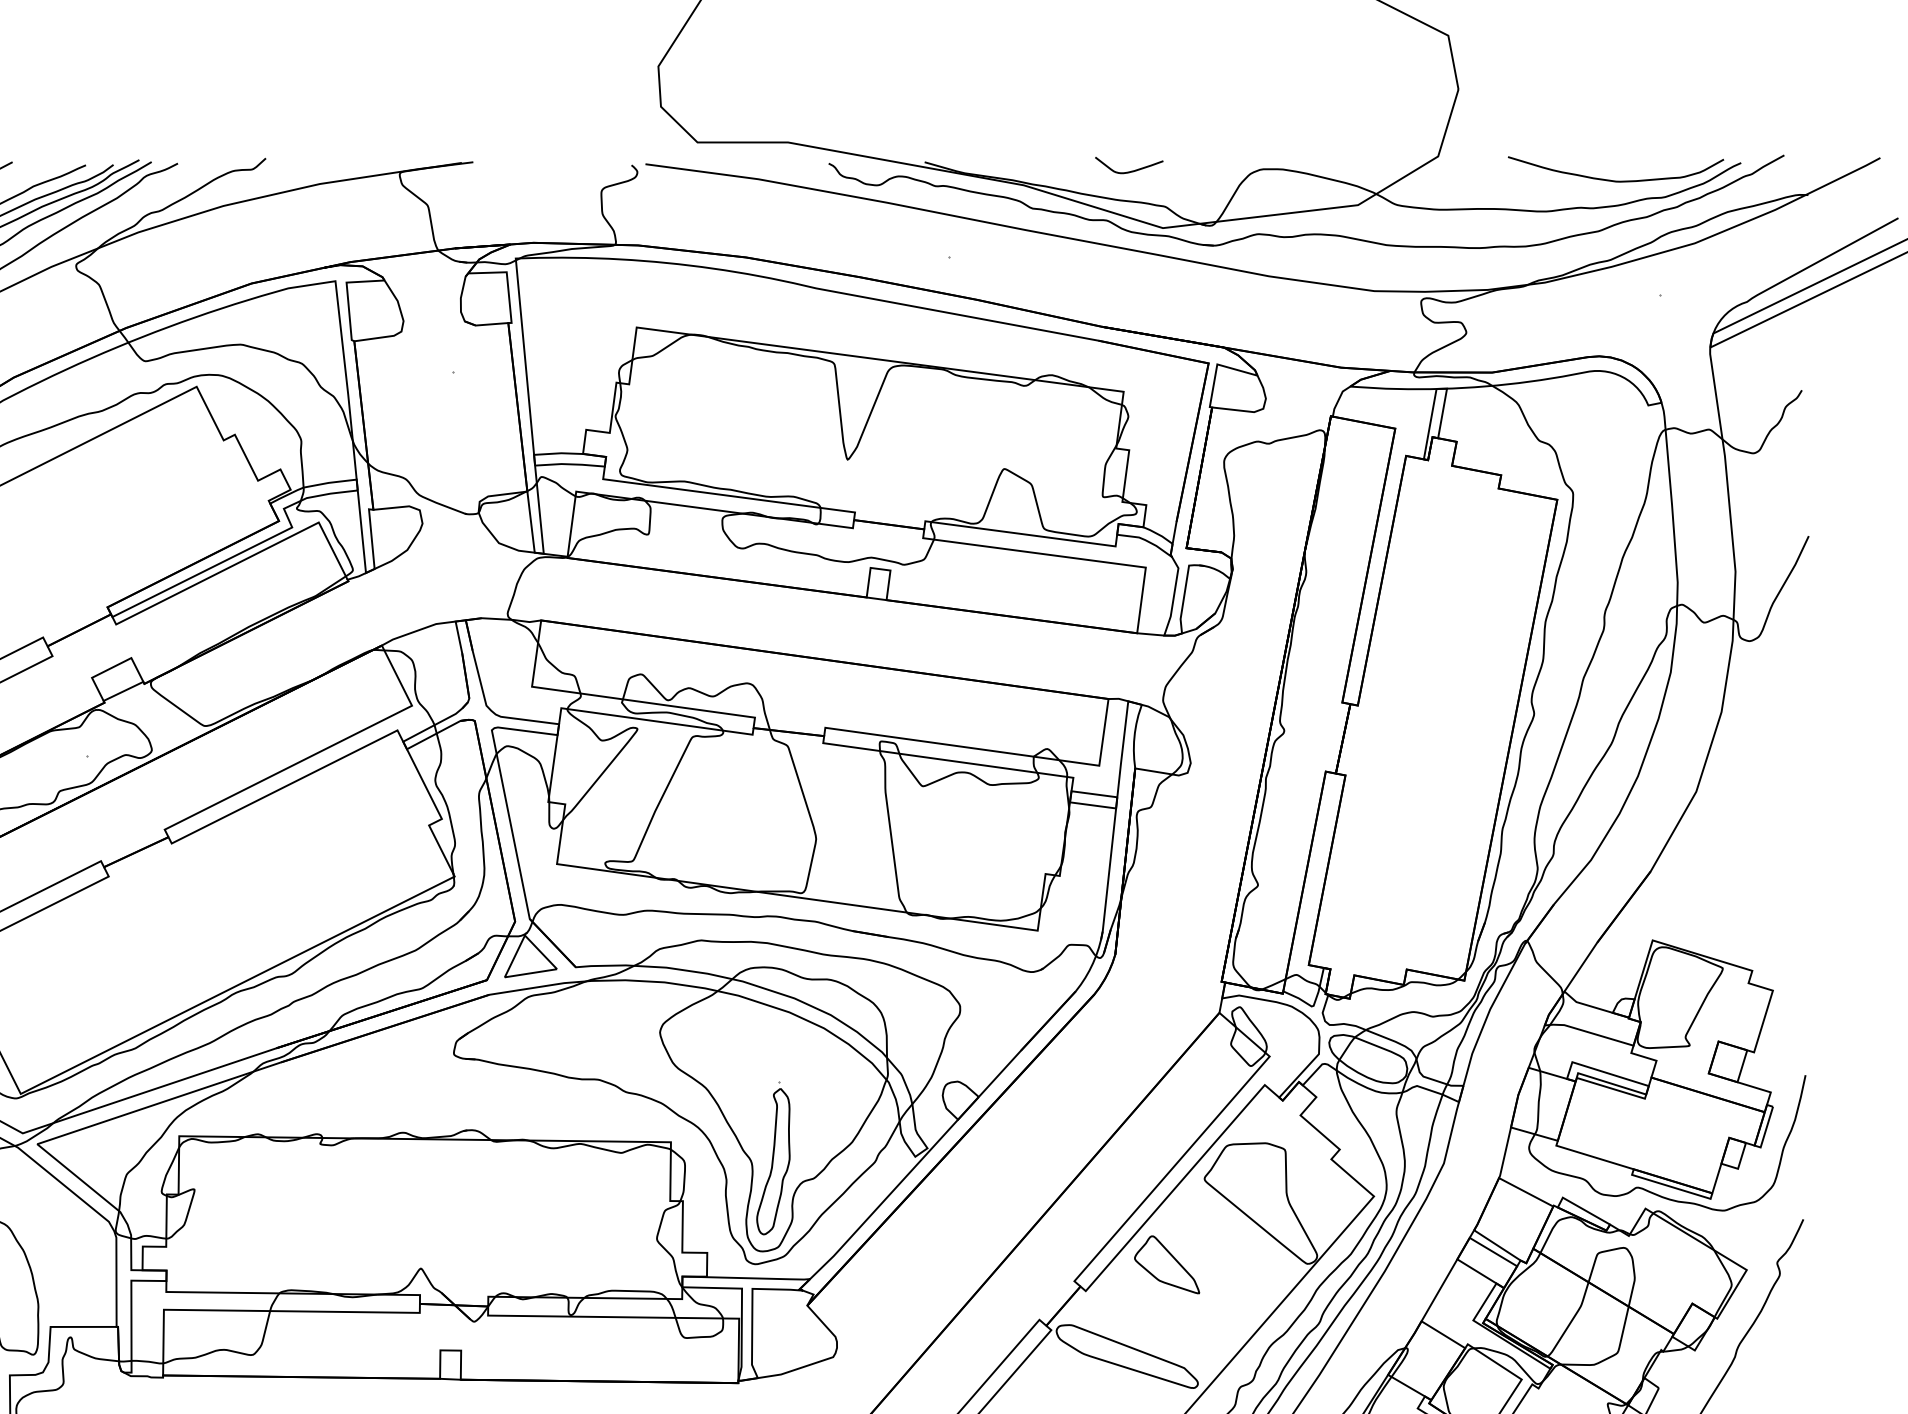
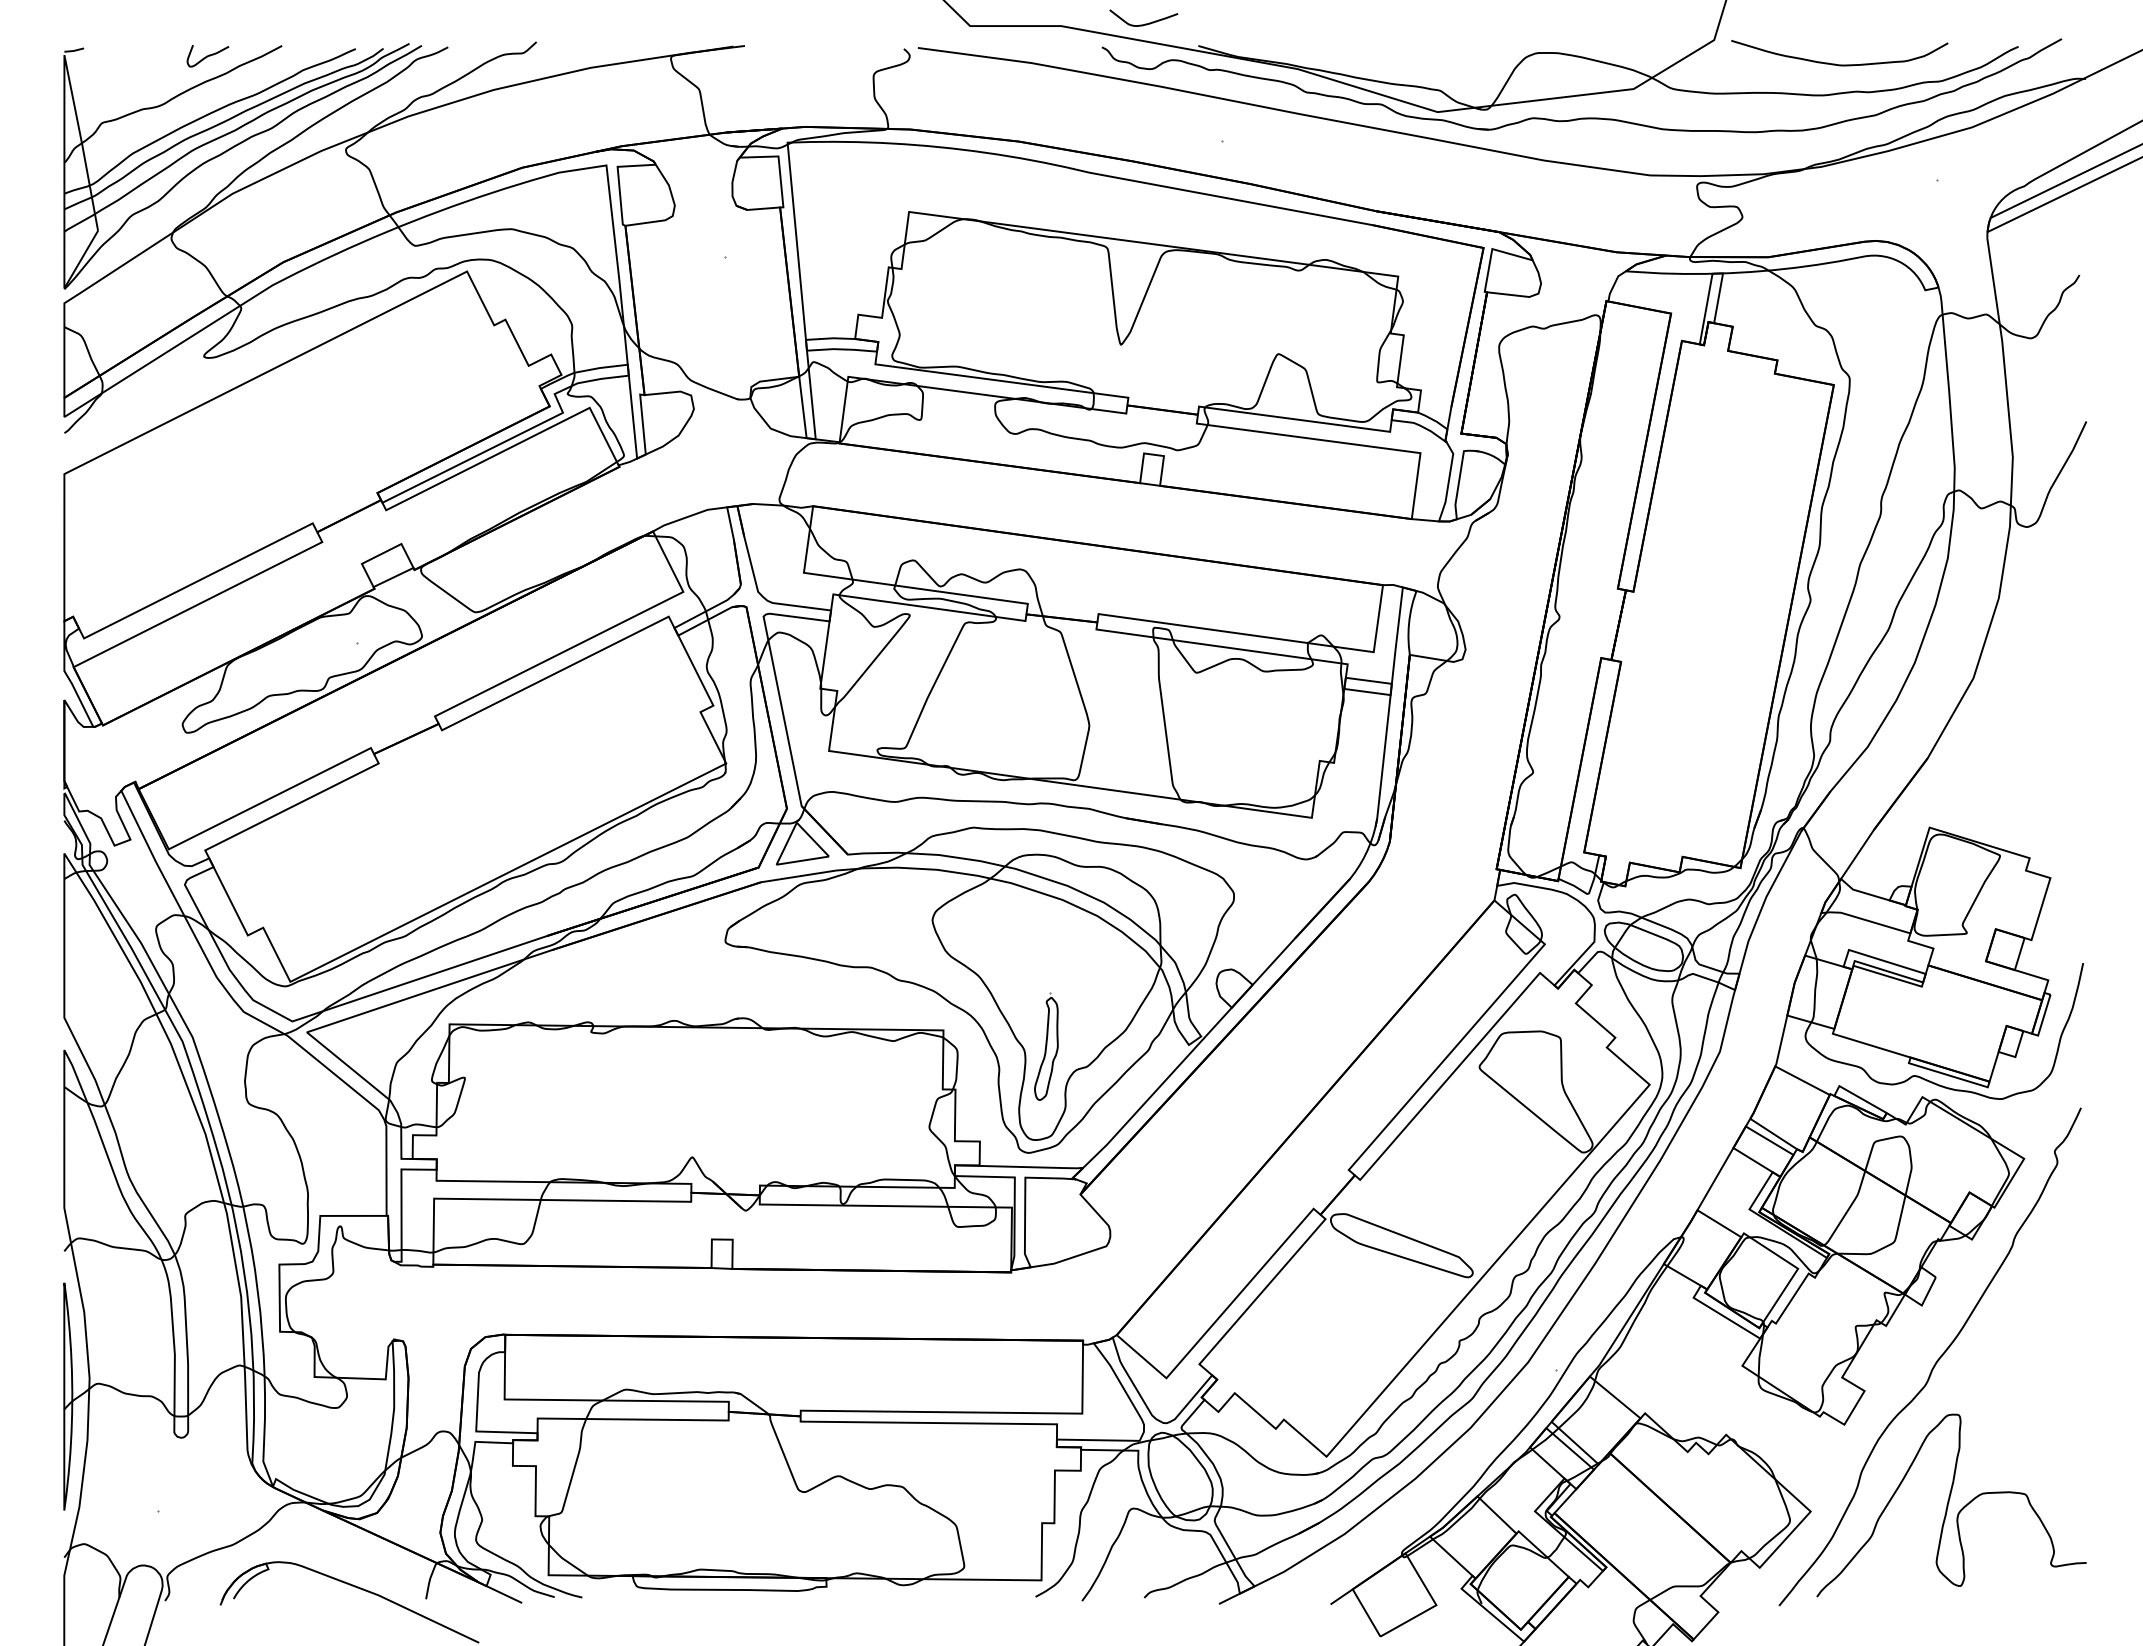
curve: (1130, 170) -> (1145, 23), moved
curve: (1611, 179) -> (1835, 63), moved
part: (773, 1158) -> (1046, 1046), size x0.7
part: (1166, 1264) -> (1441, 1153), removed

